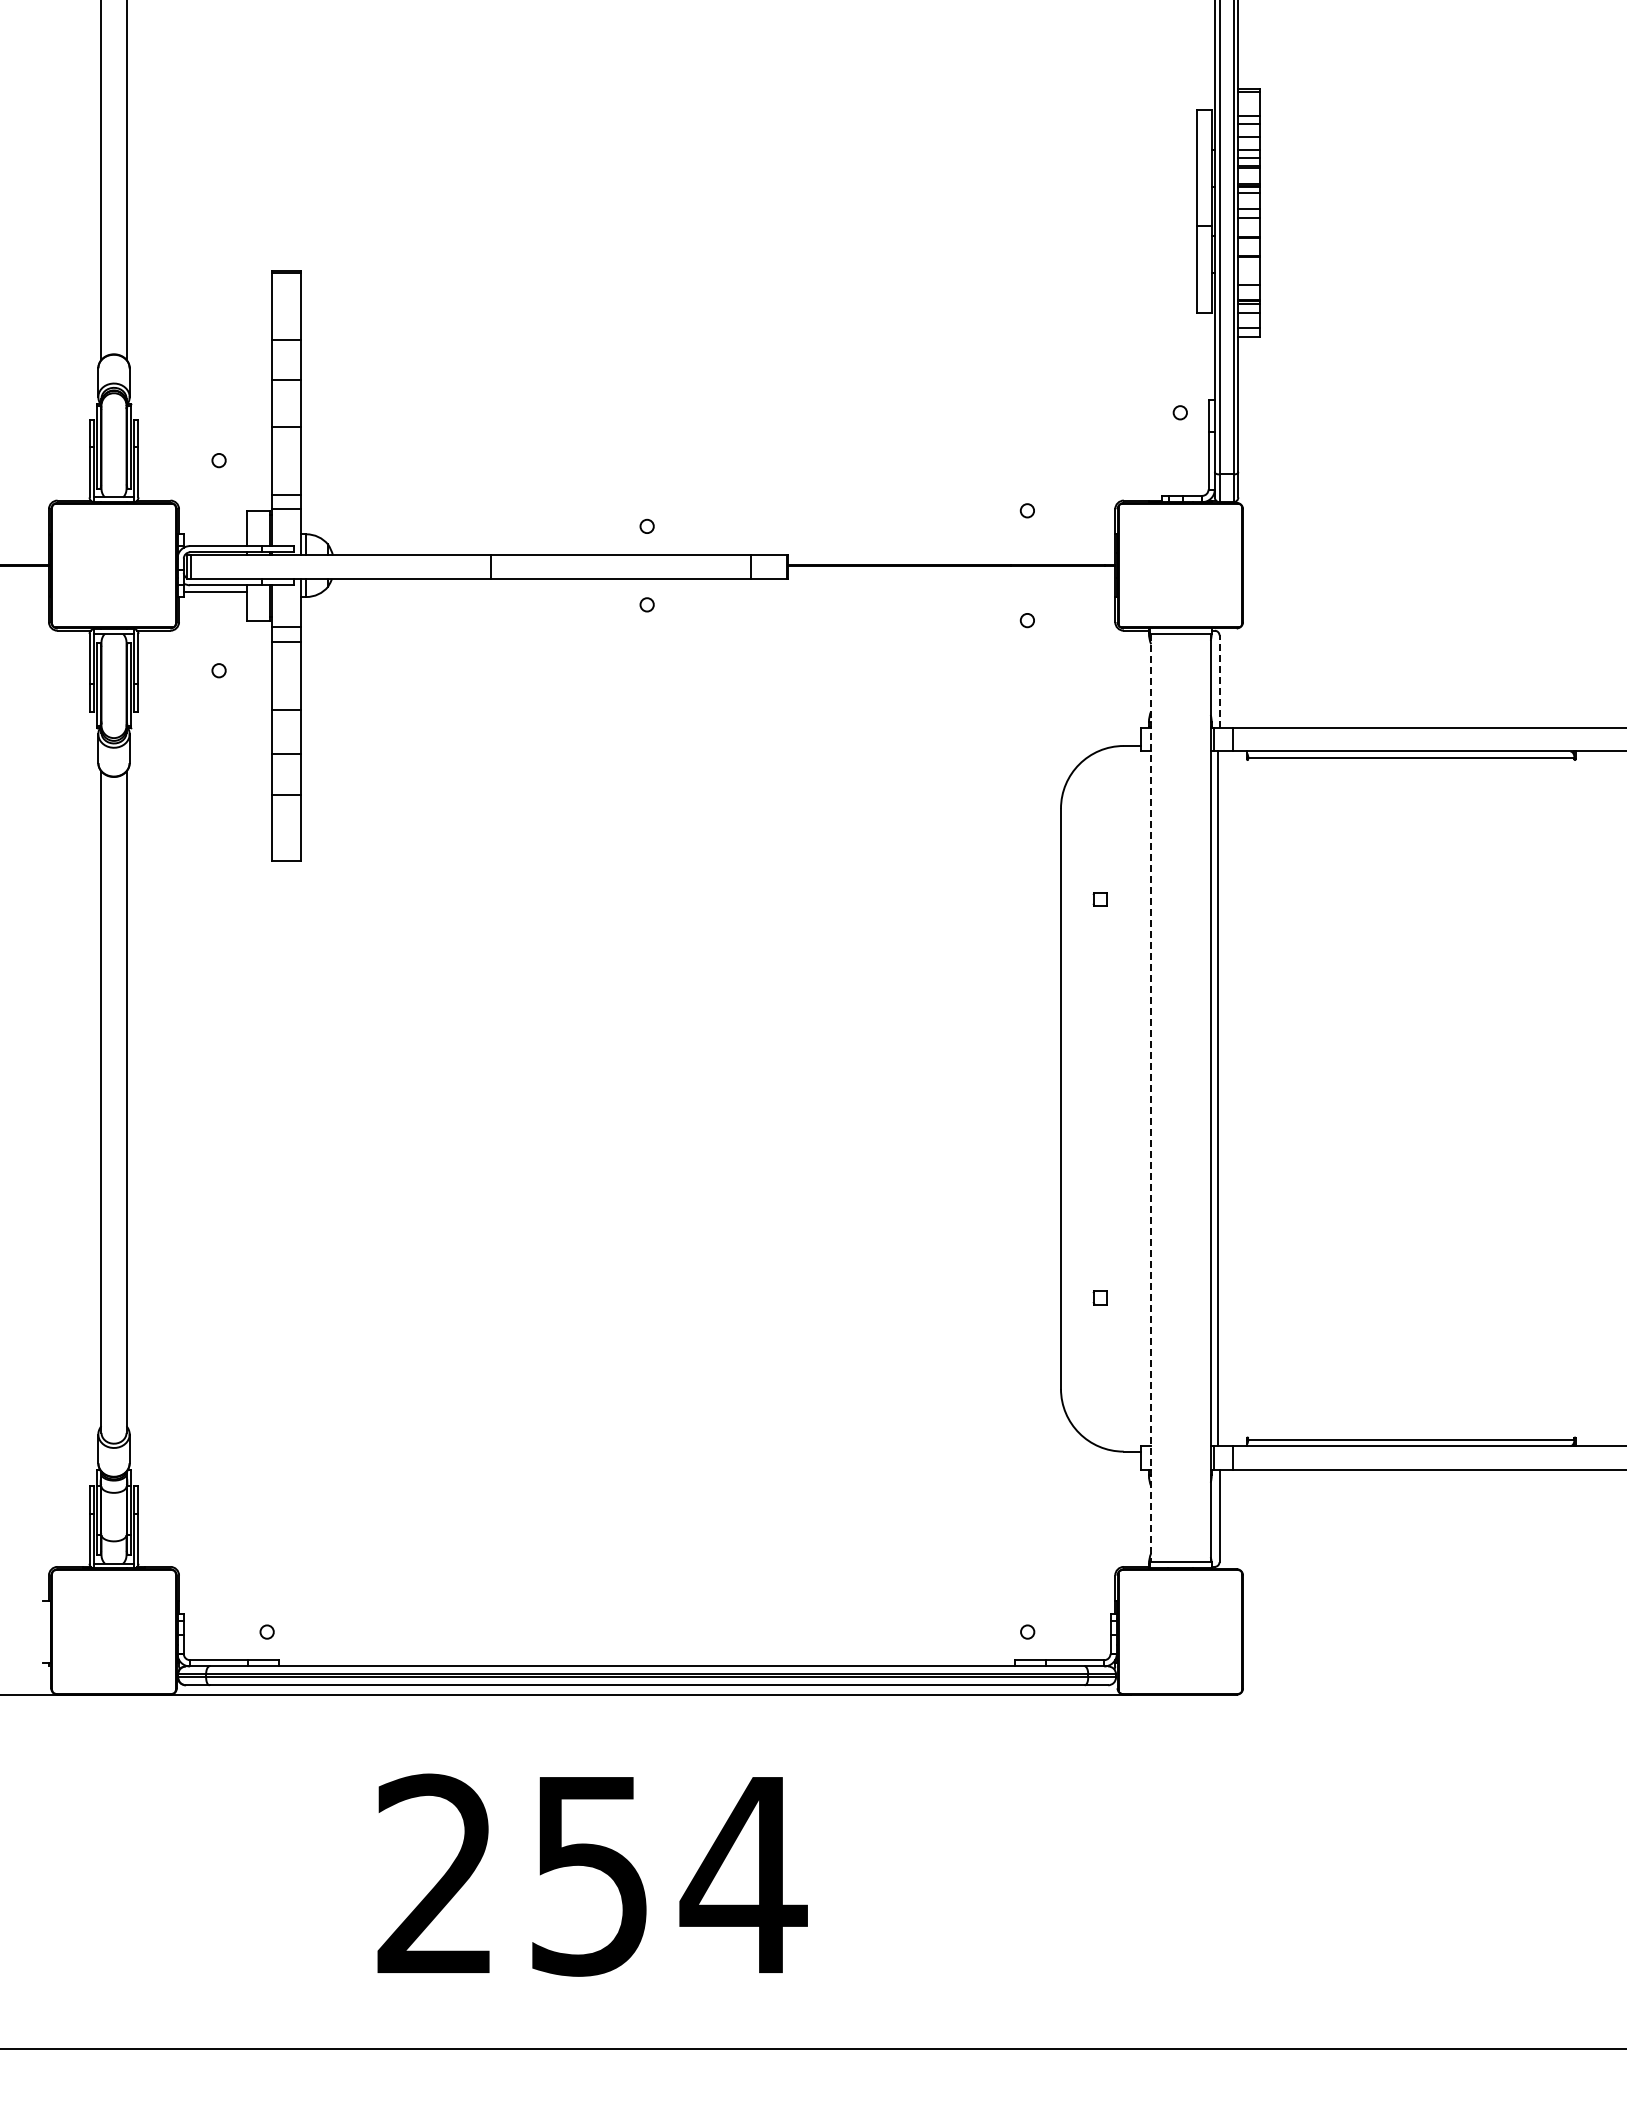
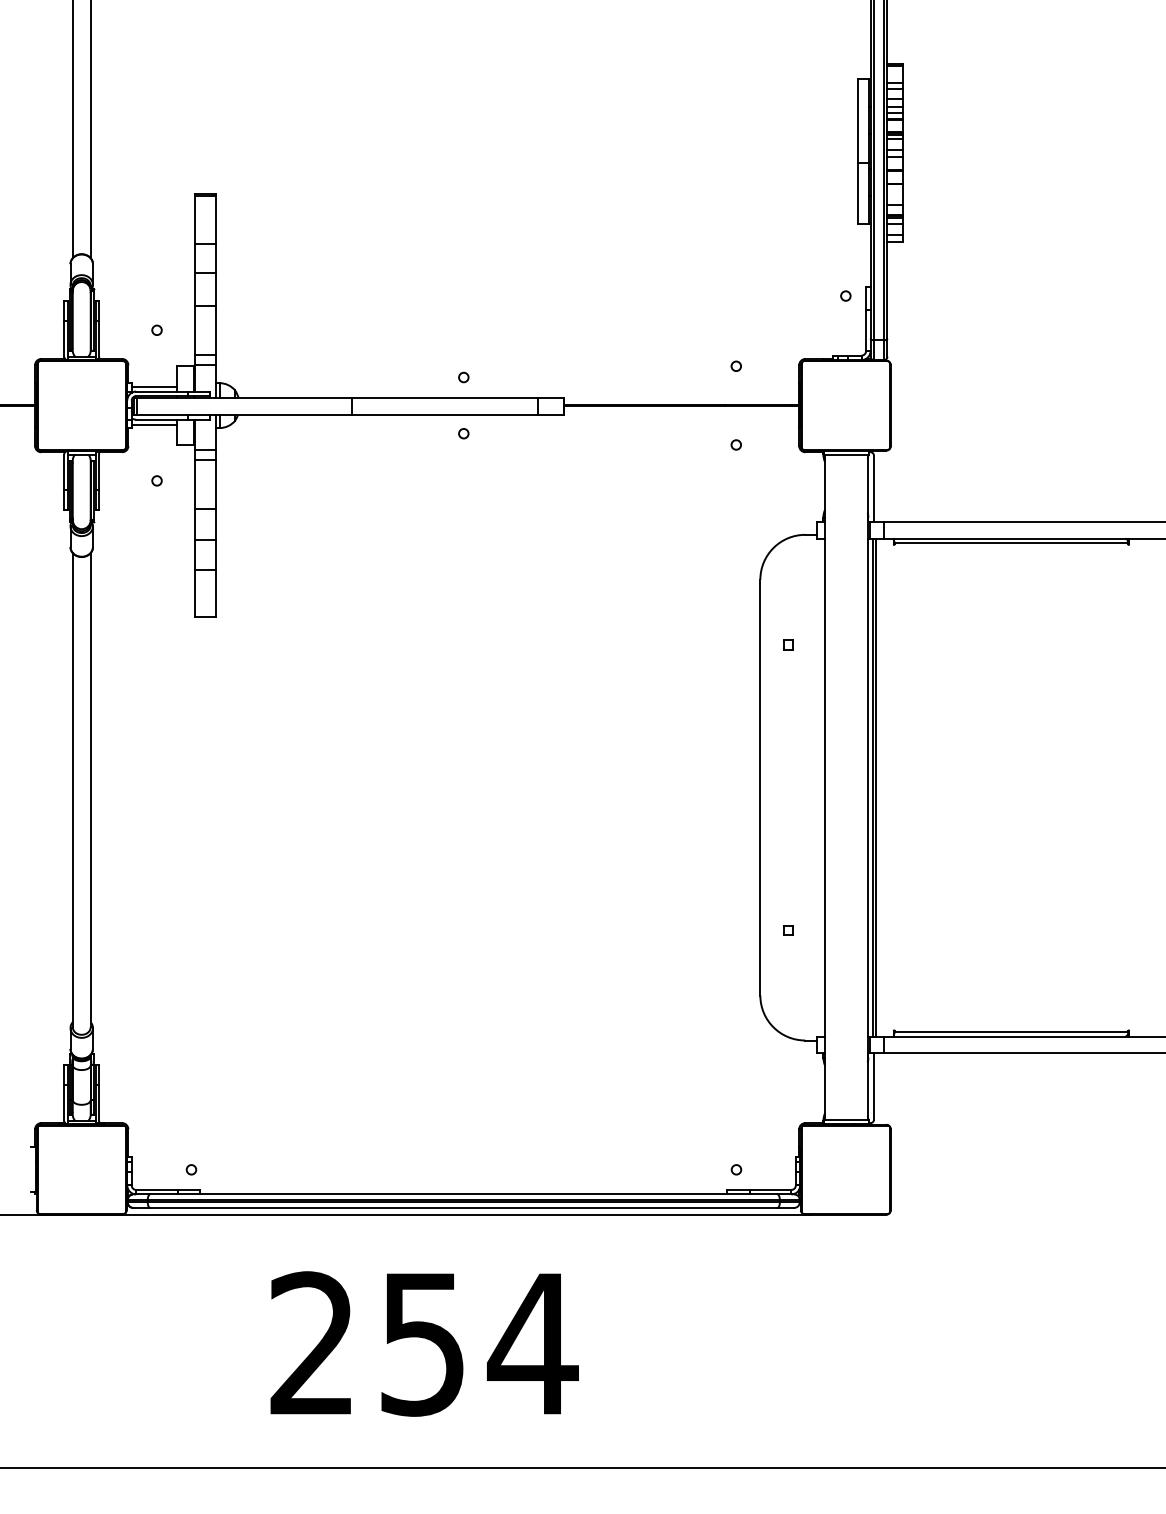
line: (214, 539) -> (153, 386), added
line: (1219, 681) -> (873, 488), dashed -> solid
line: (1151, 1098) -> (825, 787), dashed -> solid
line: (1221, 1098) -> (875, 787), added

